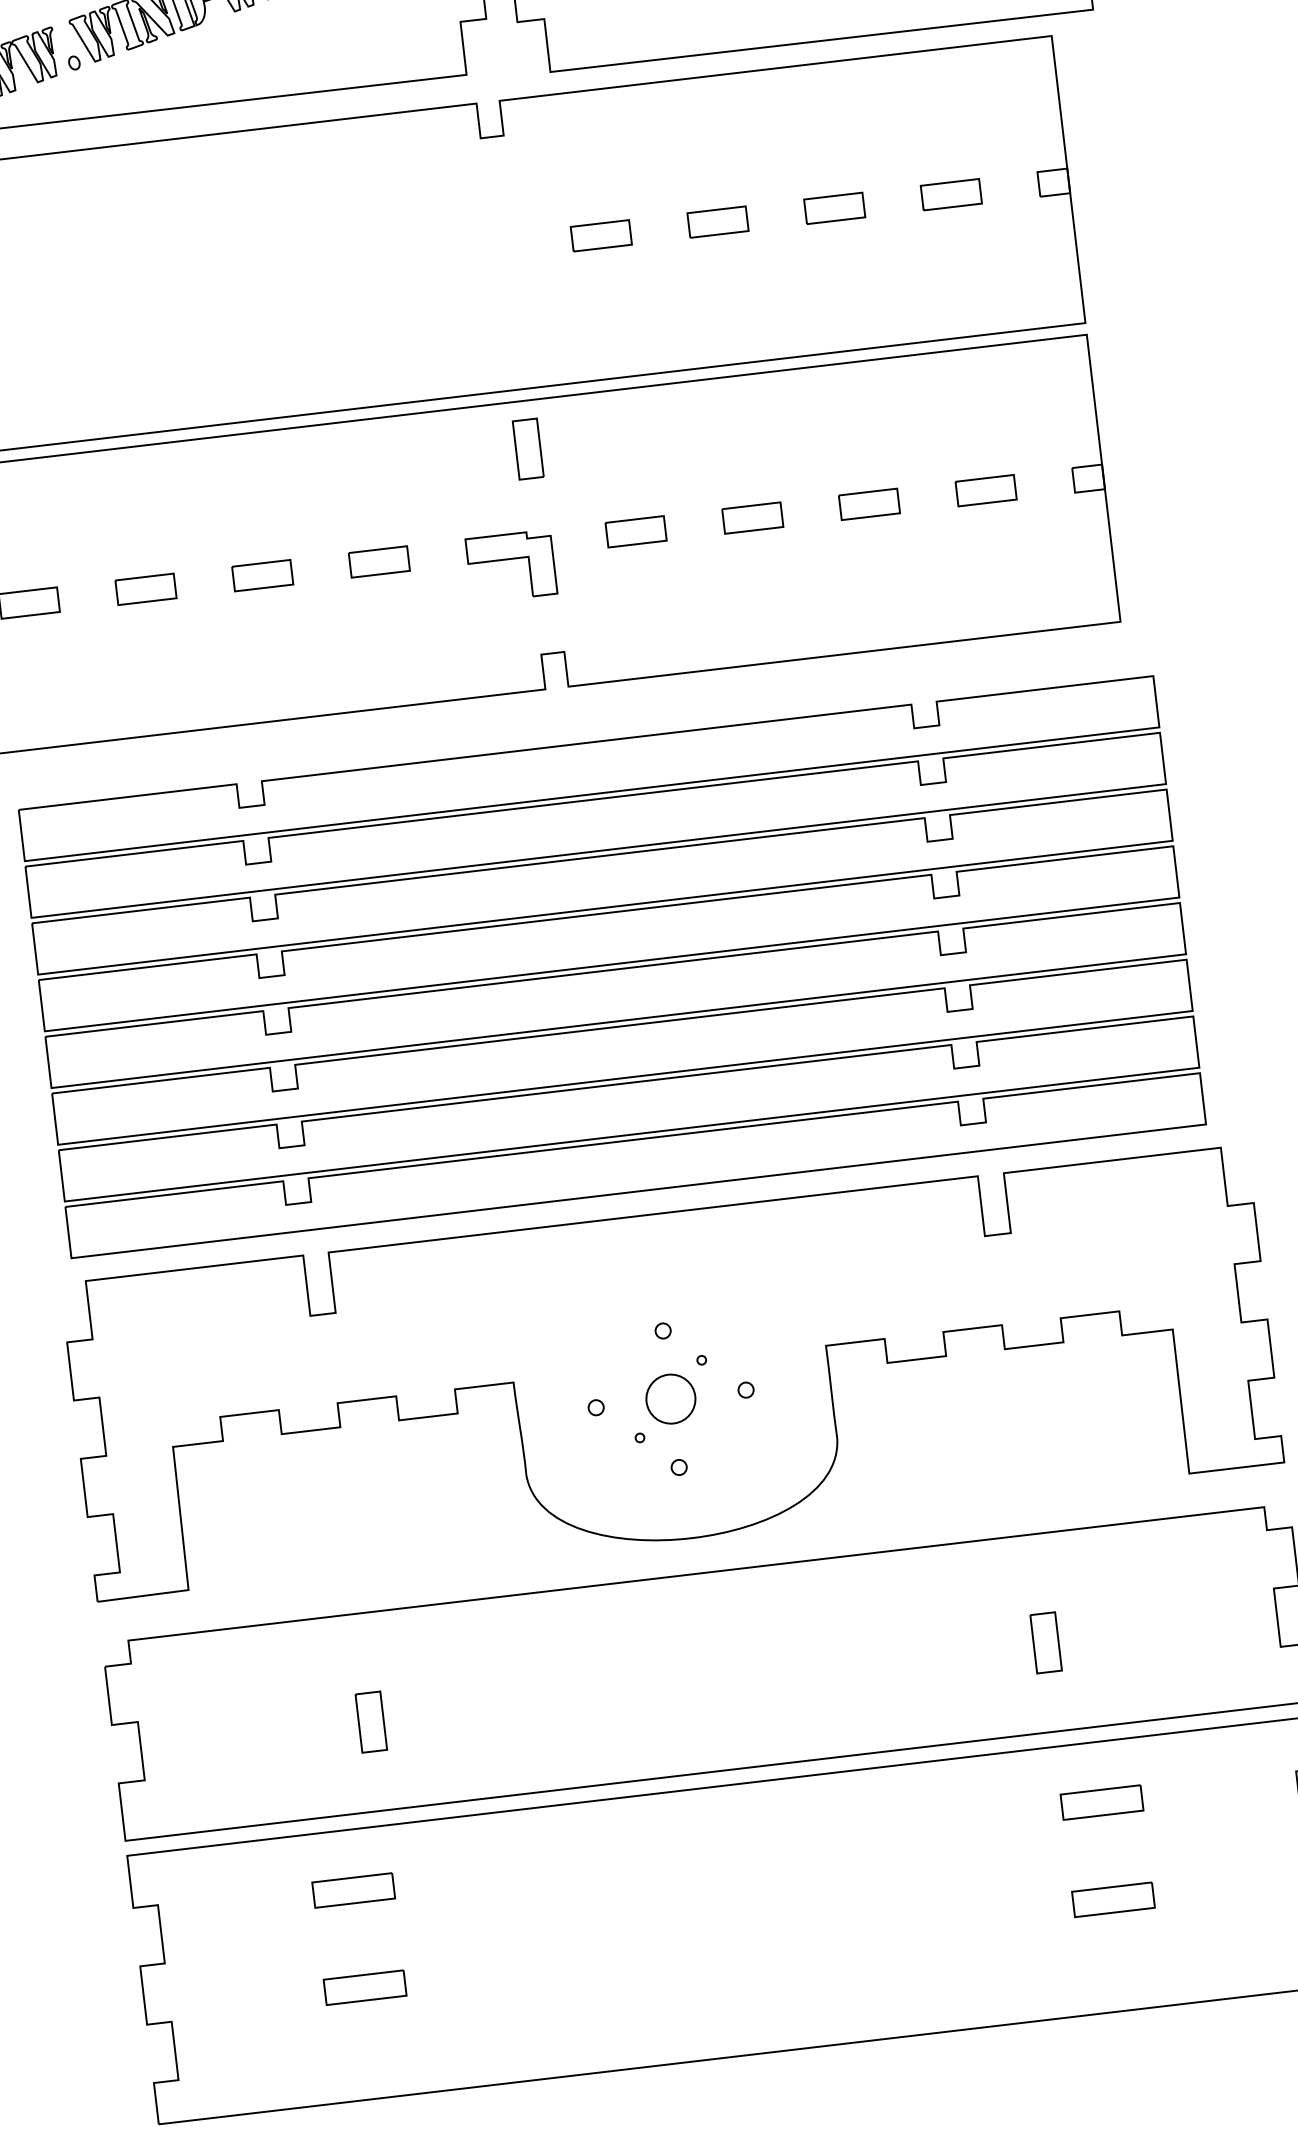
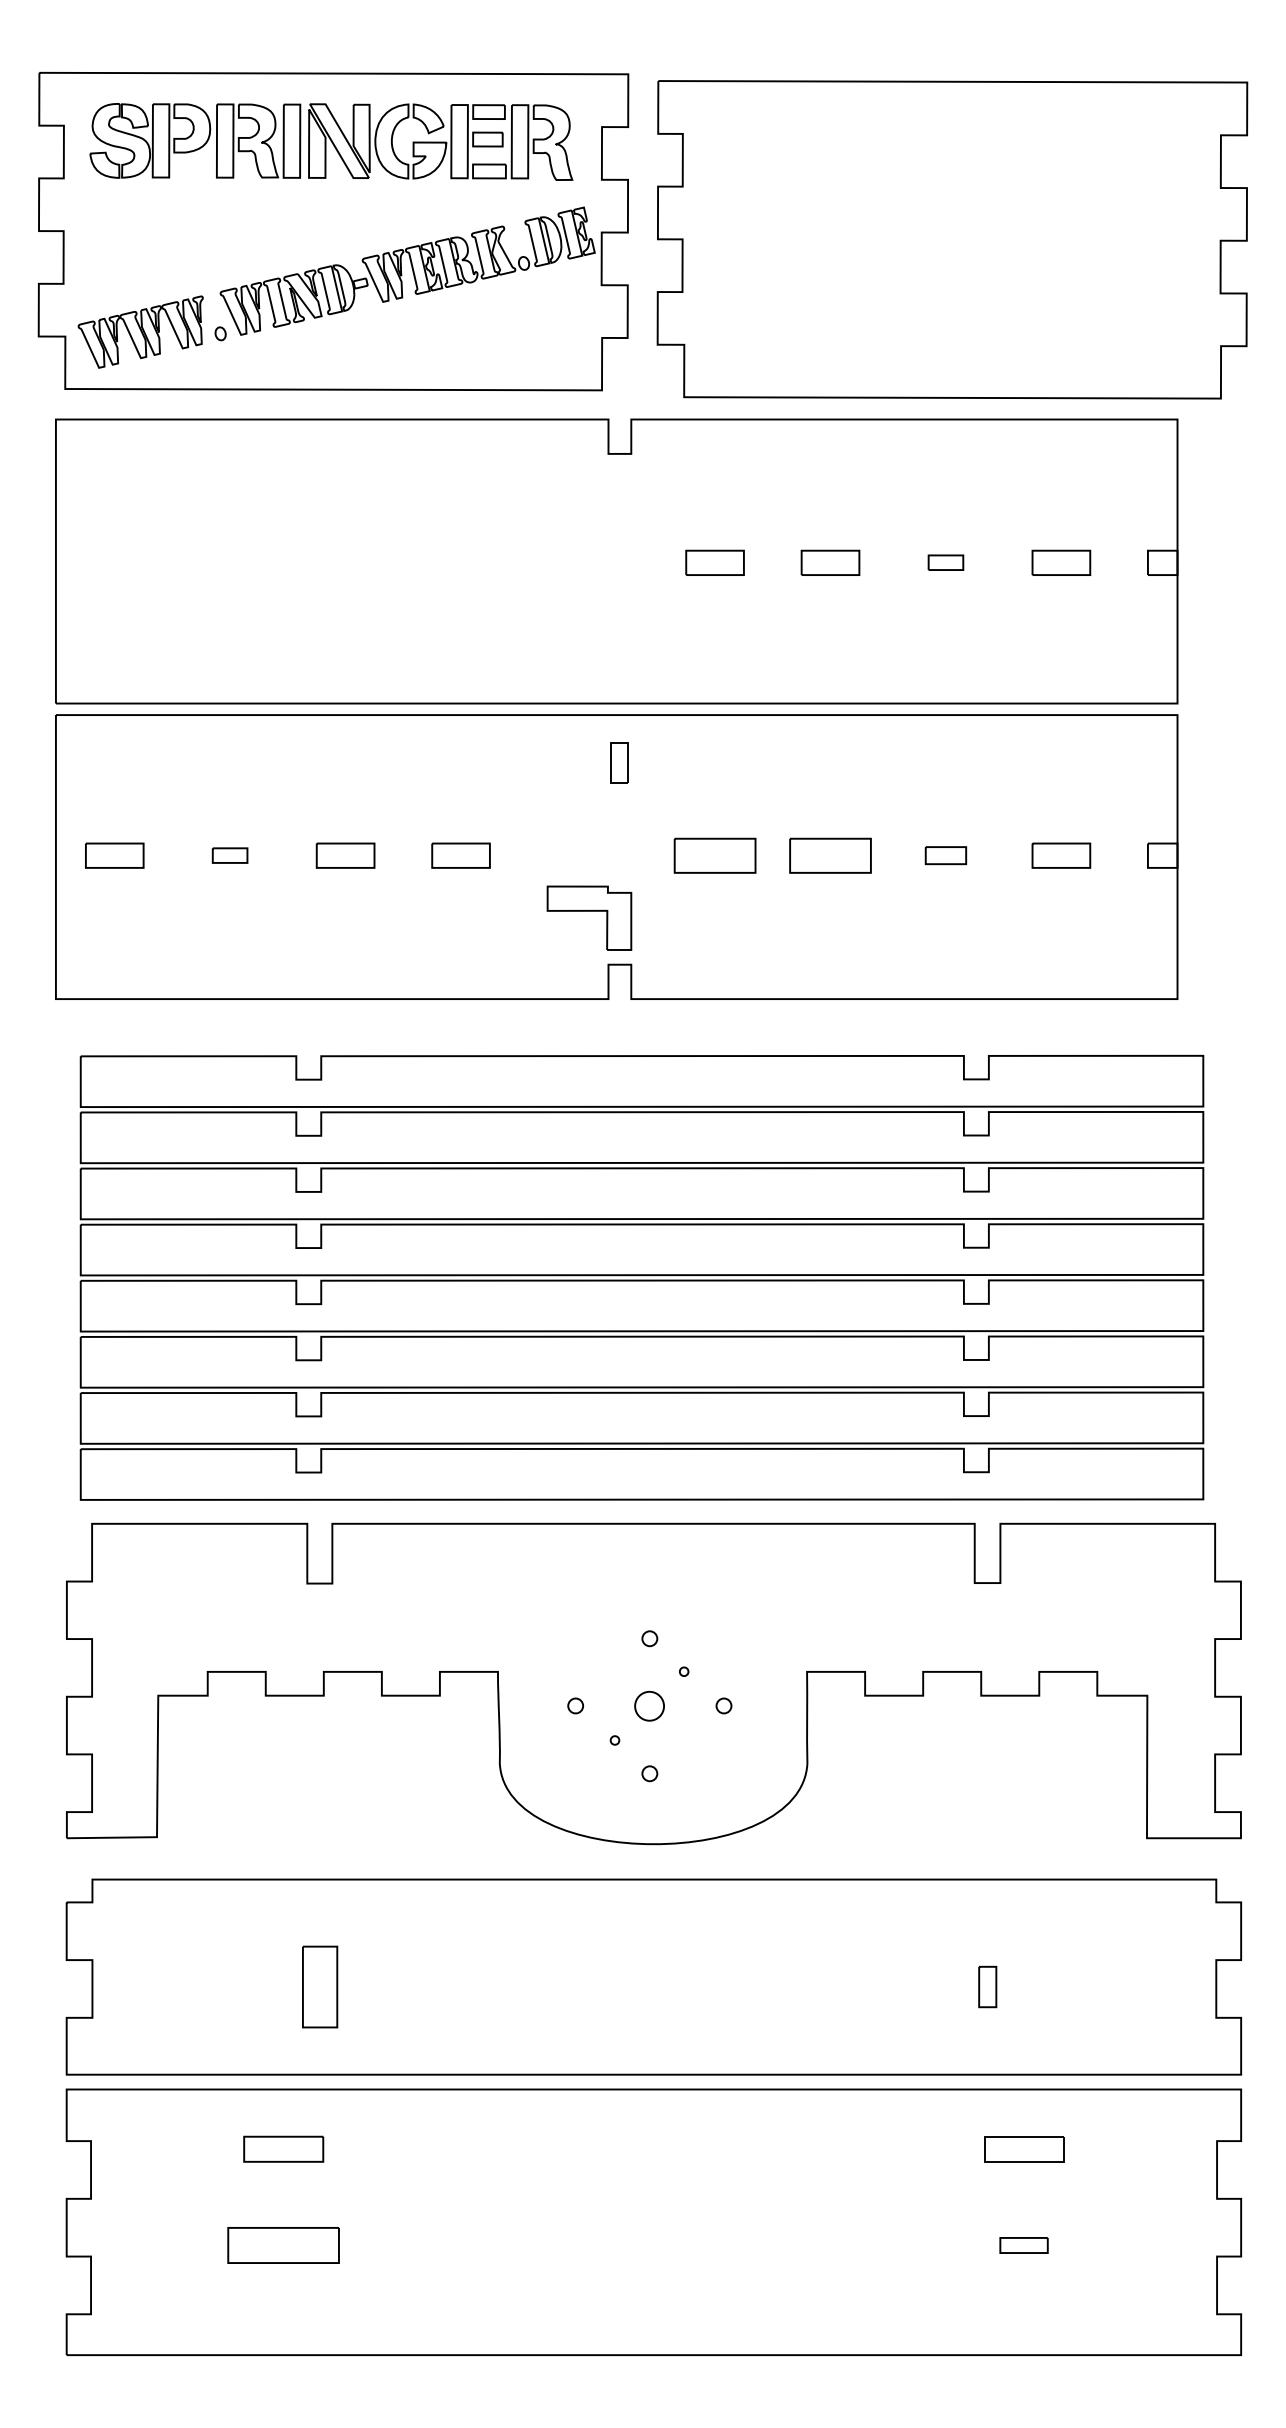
part: (834, 208) -> (945, 562), size x0.6
part: (527, 449) -> (618, 762), size x0.7
part: (868, 504) -> (945, 855), size x0.7
part: (752, 517) -> (830, 855), size x1.4
part: (635, 531) -> (714, 855), size x1.4
part: (511, 565) -> (589, 917), moved
part: (145, 589) -> (229, 855), size x0.6
part: (670, 1399) -> (649, 1706), size x0.6
part: (1045, 1642) -> (987, 1986), size x0.7
part: (371, 1721) -> (320, 1986), size x1.4
part: (1112, 1899) -> (1023, 2245), size x0.6
part: (364, 1987) -> (283, 2245), size x1.4

